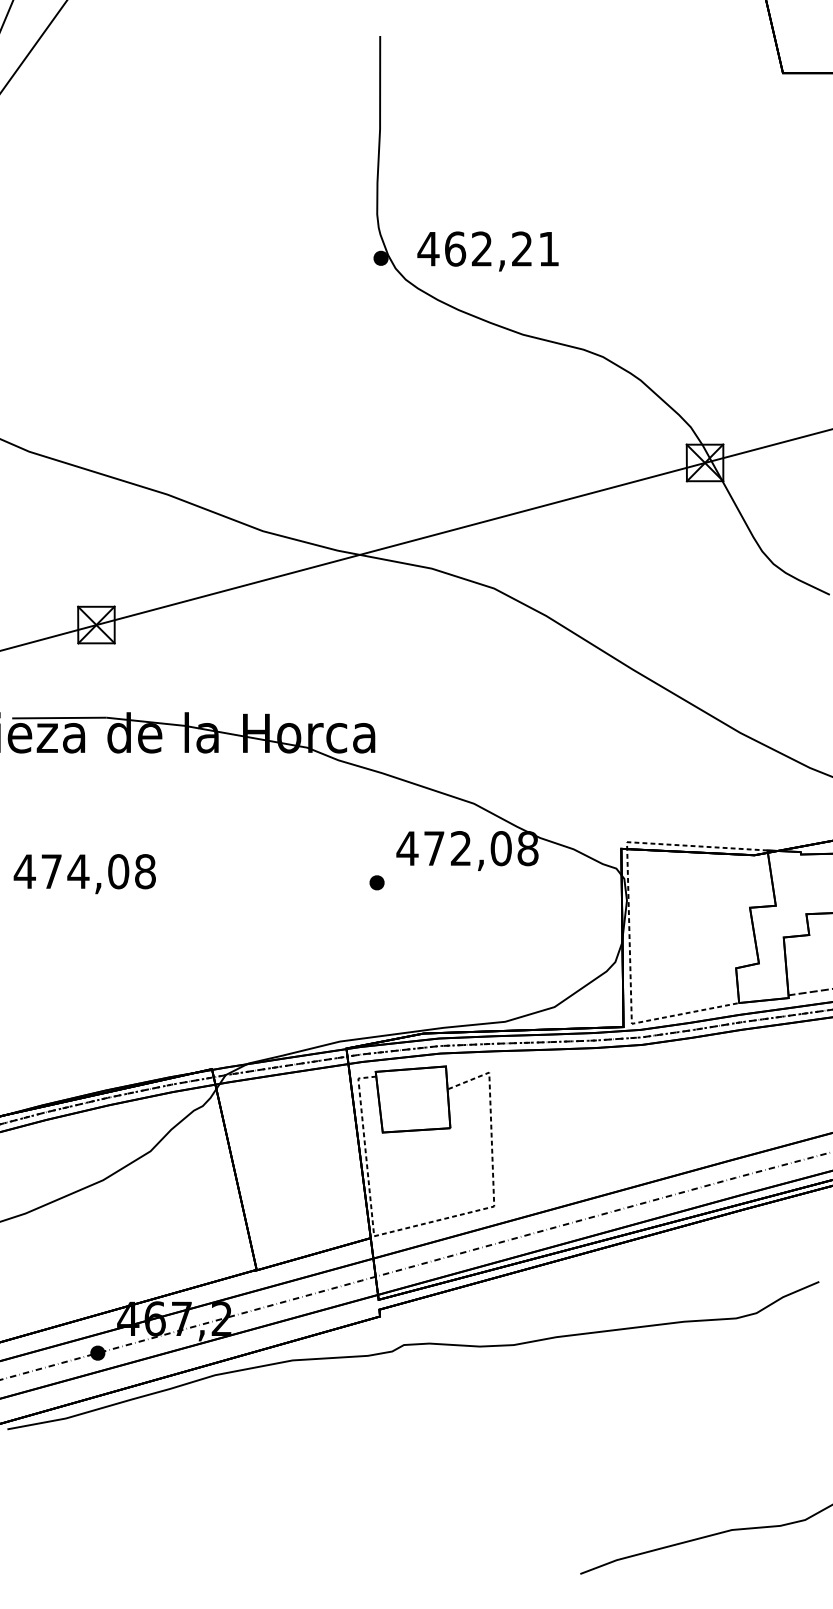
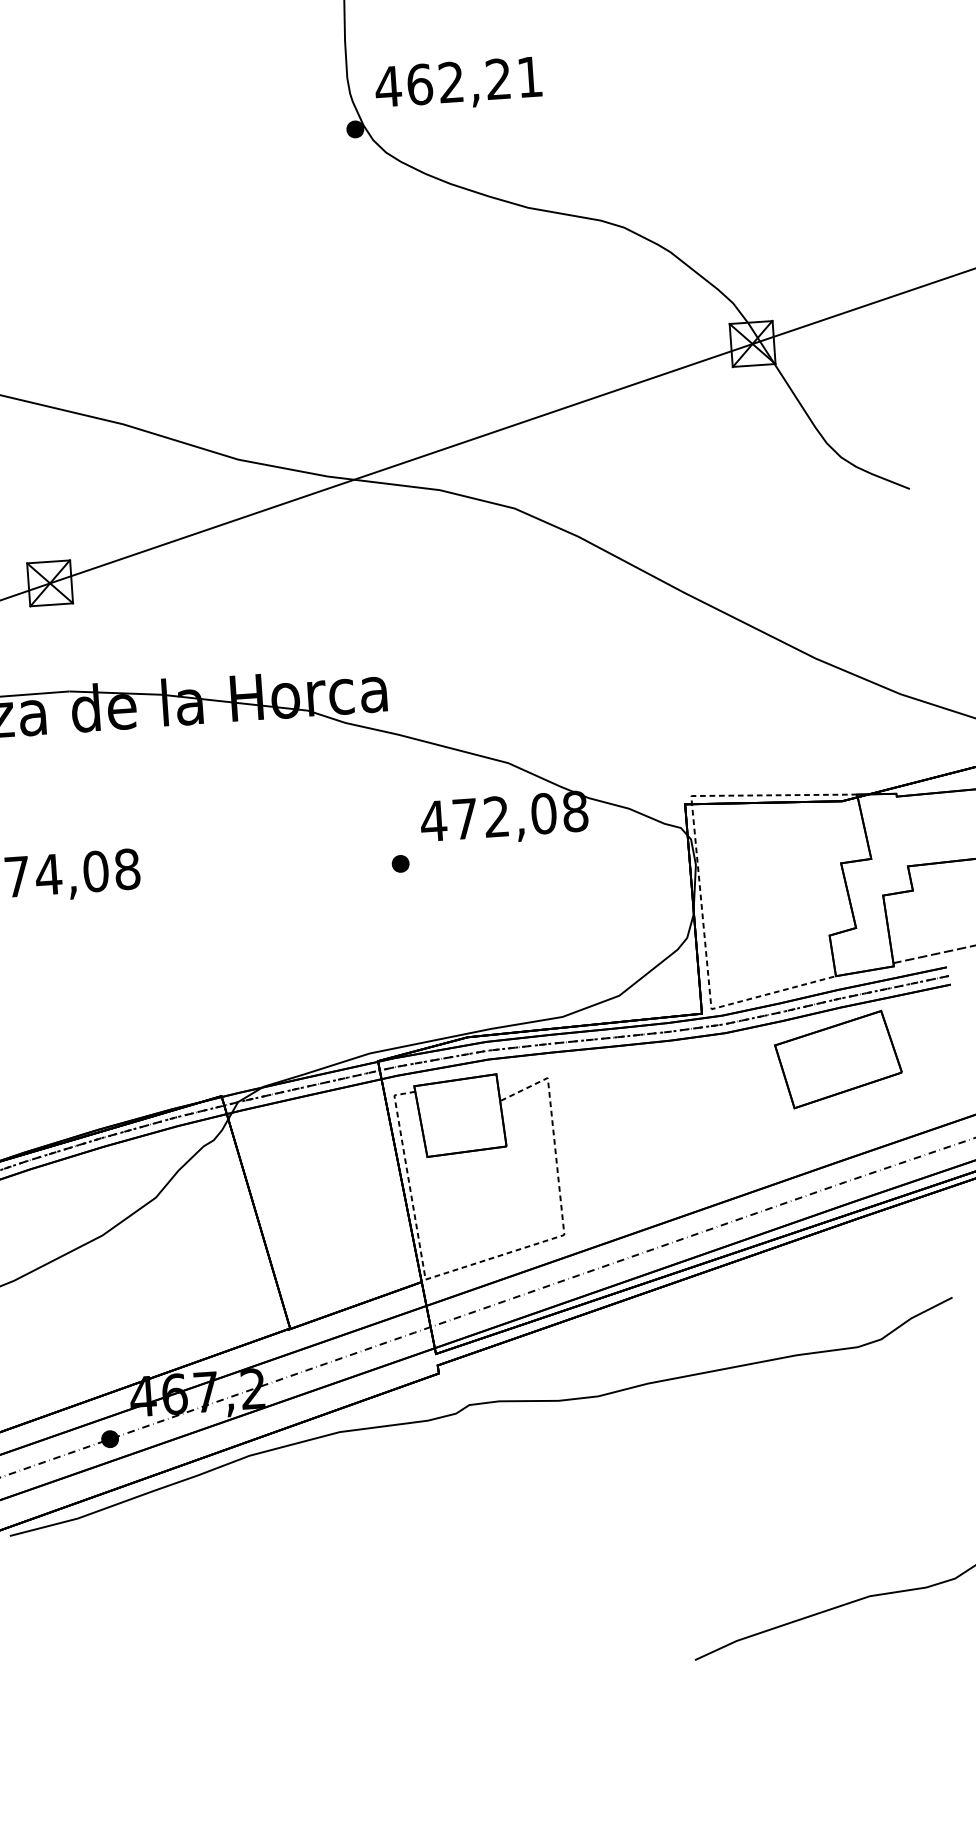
text: (487, 251) -> (457, 84), moved
part: (736, 1073) -> (838, 1059), added

